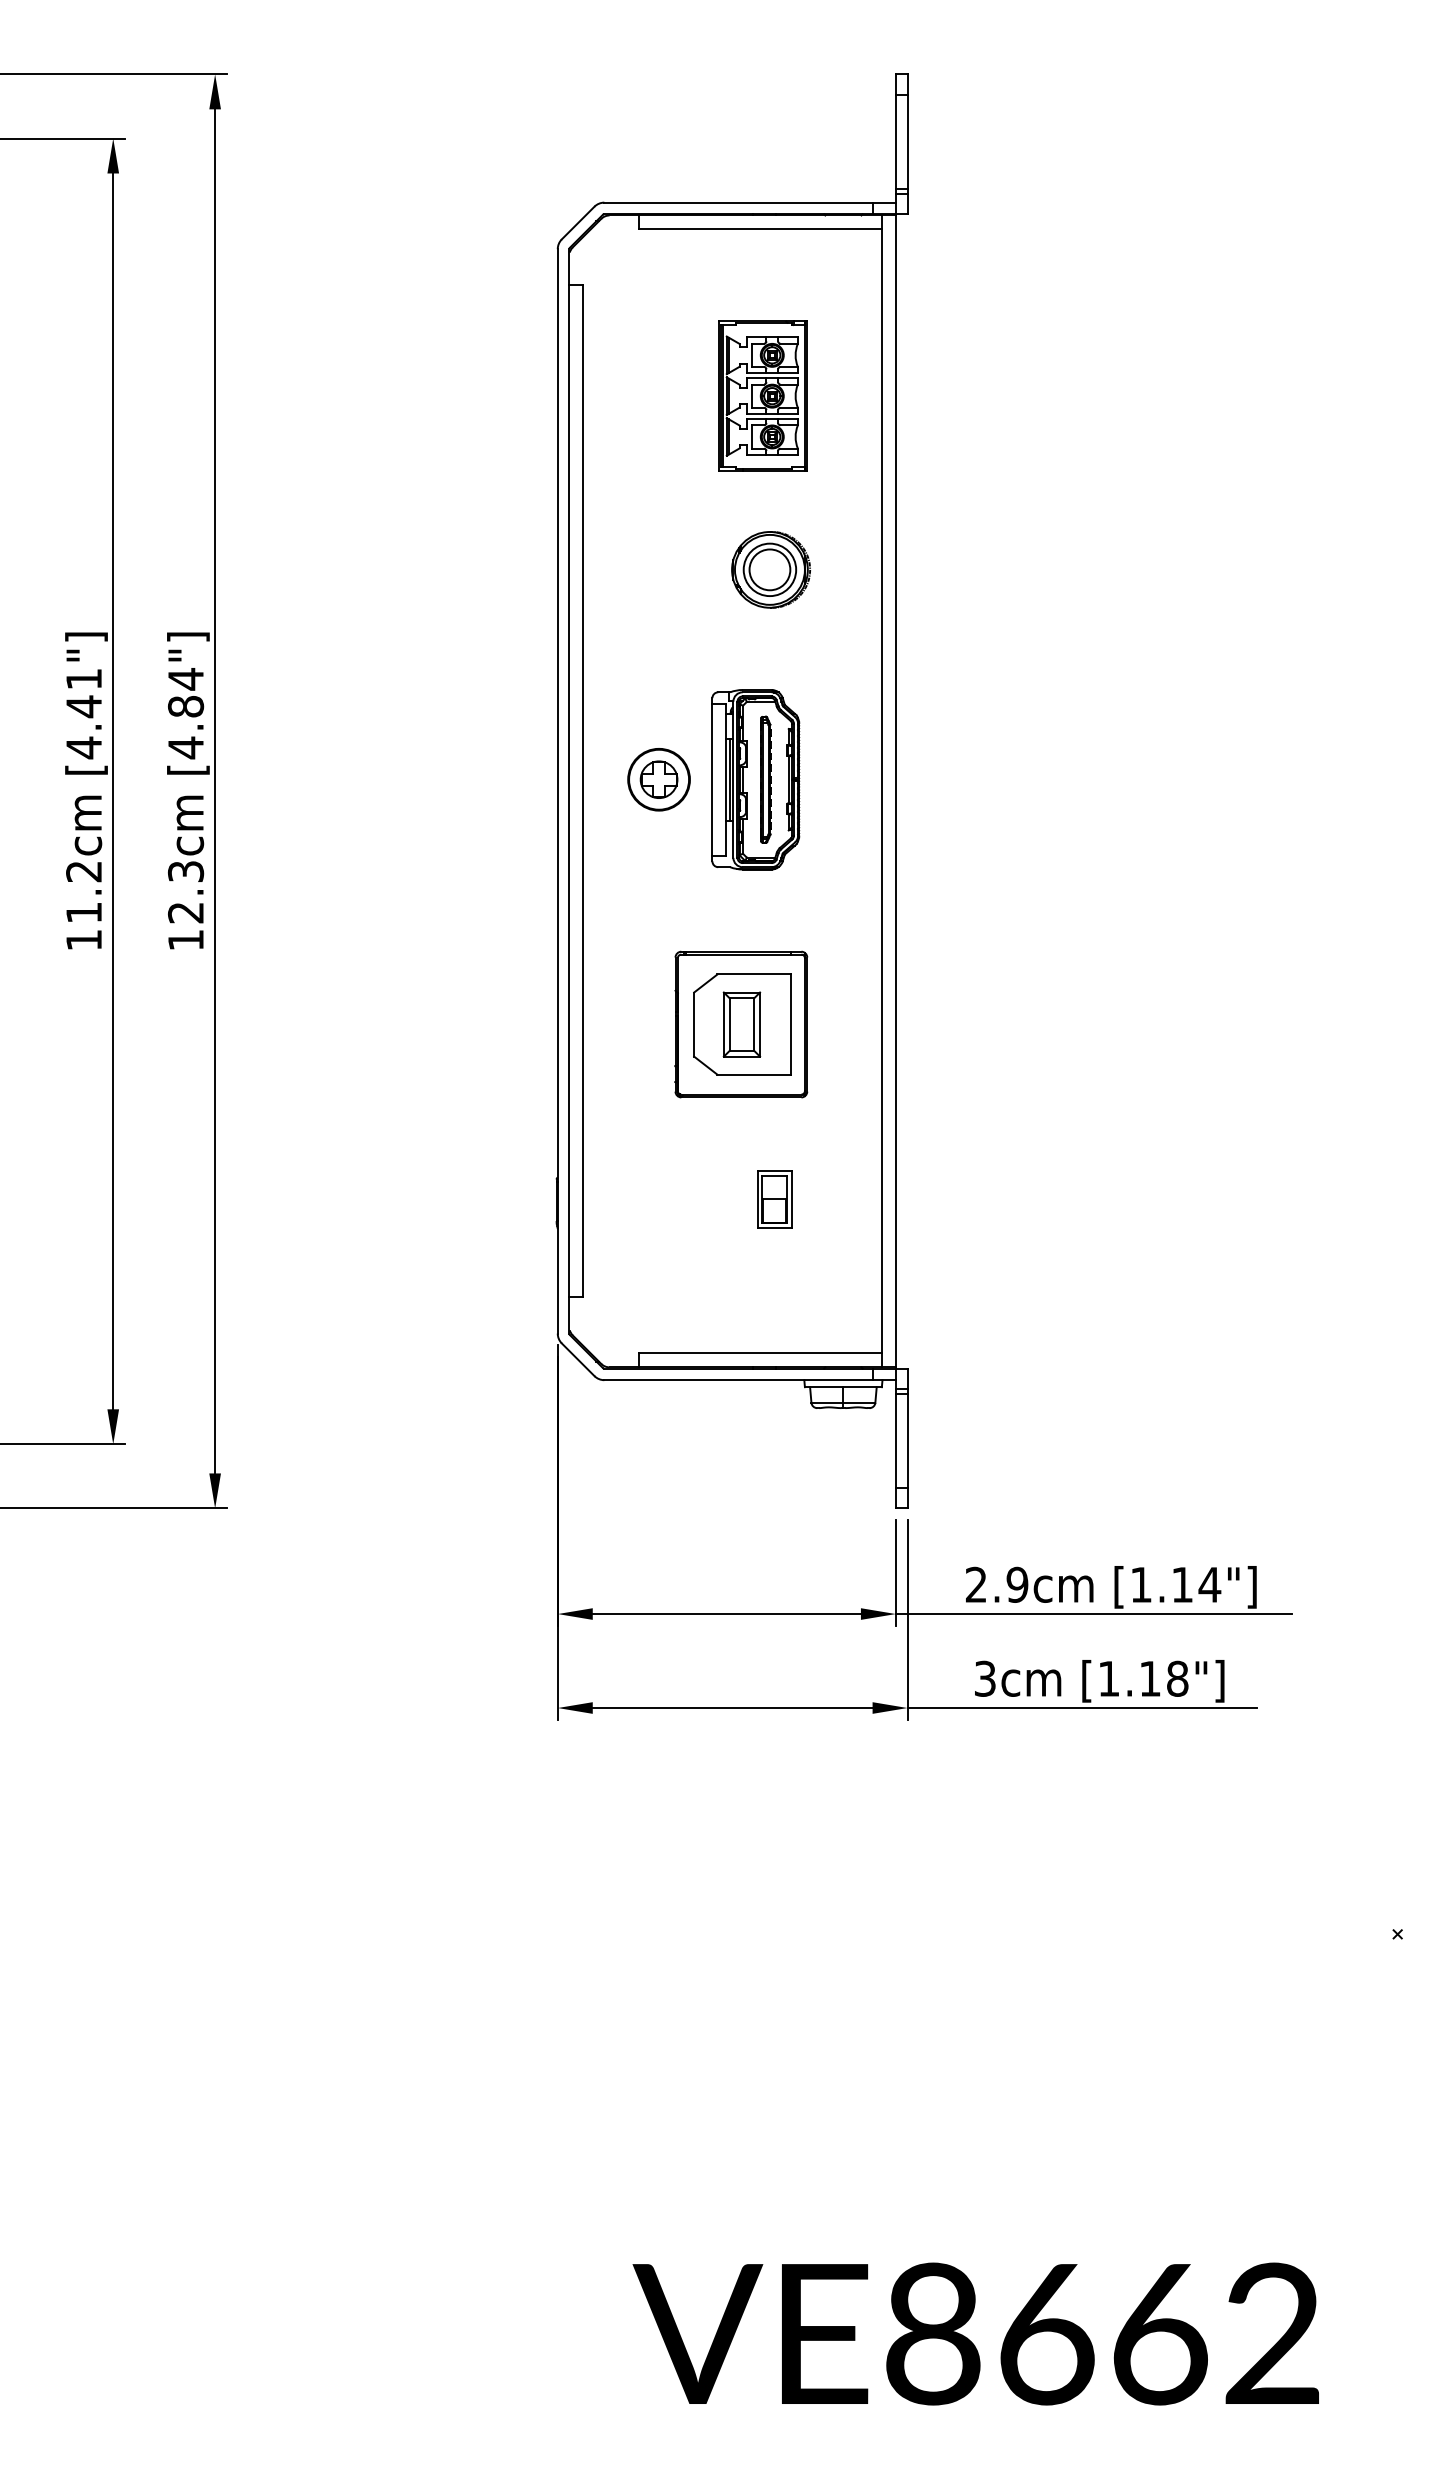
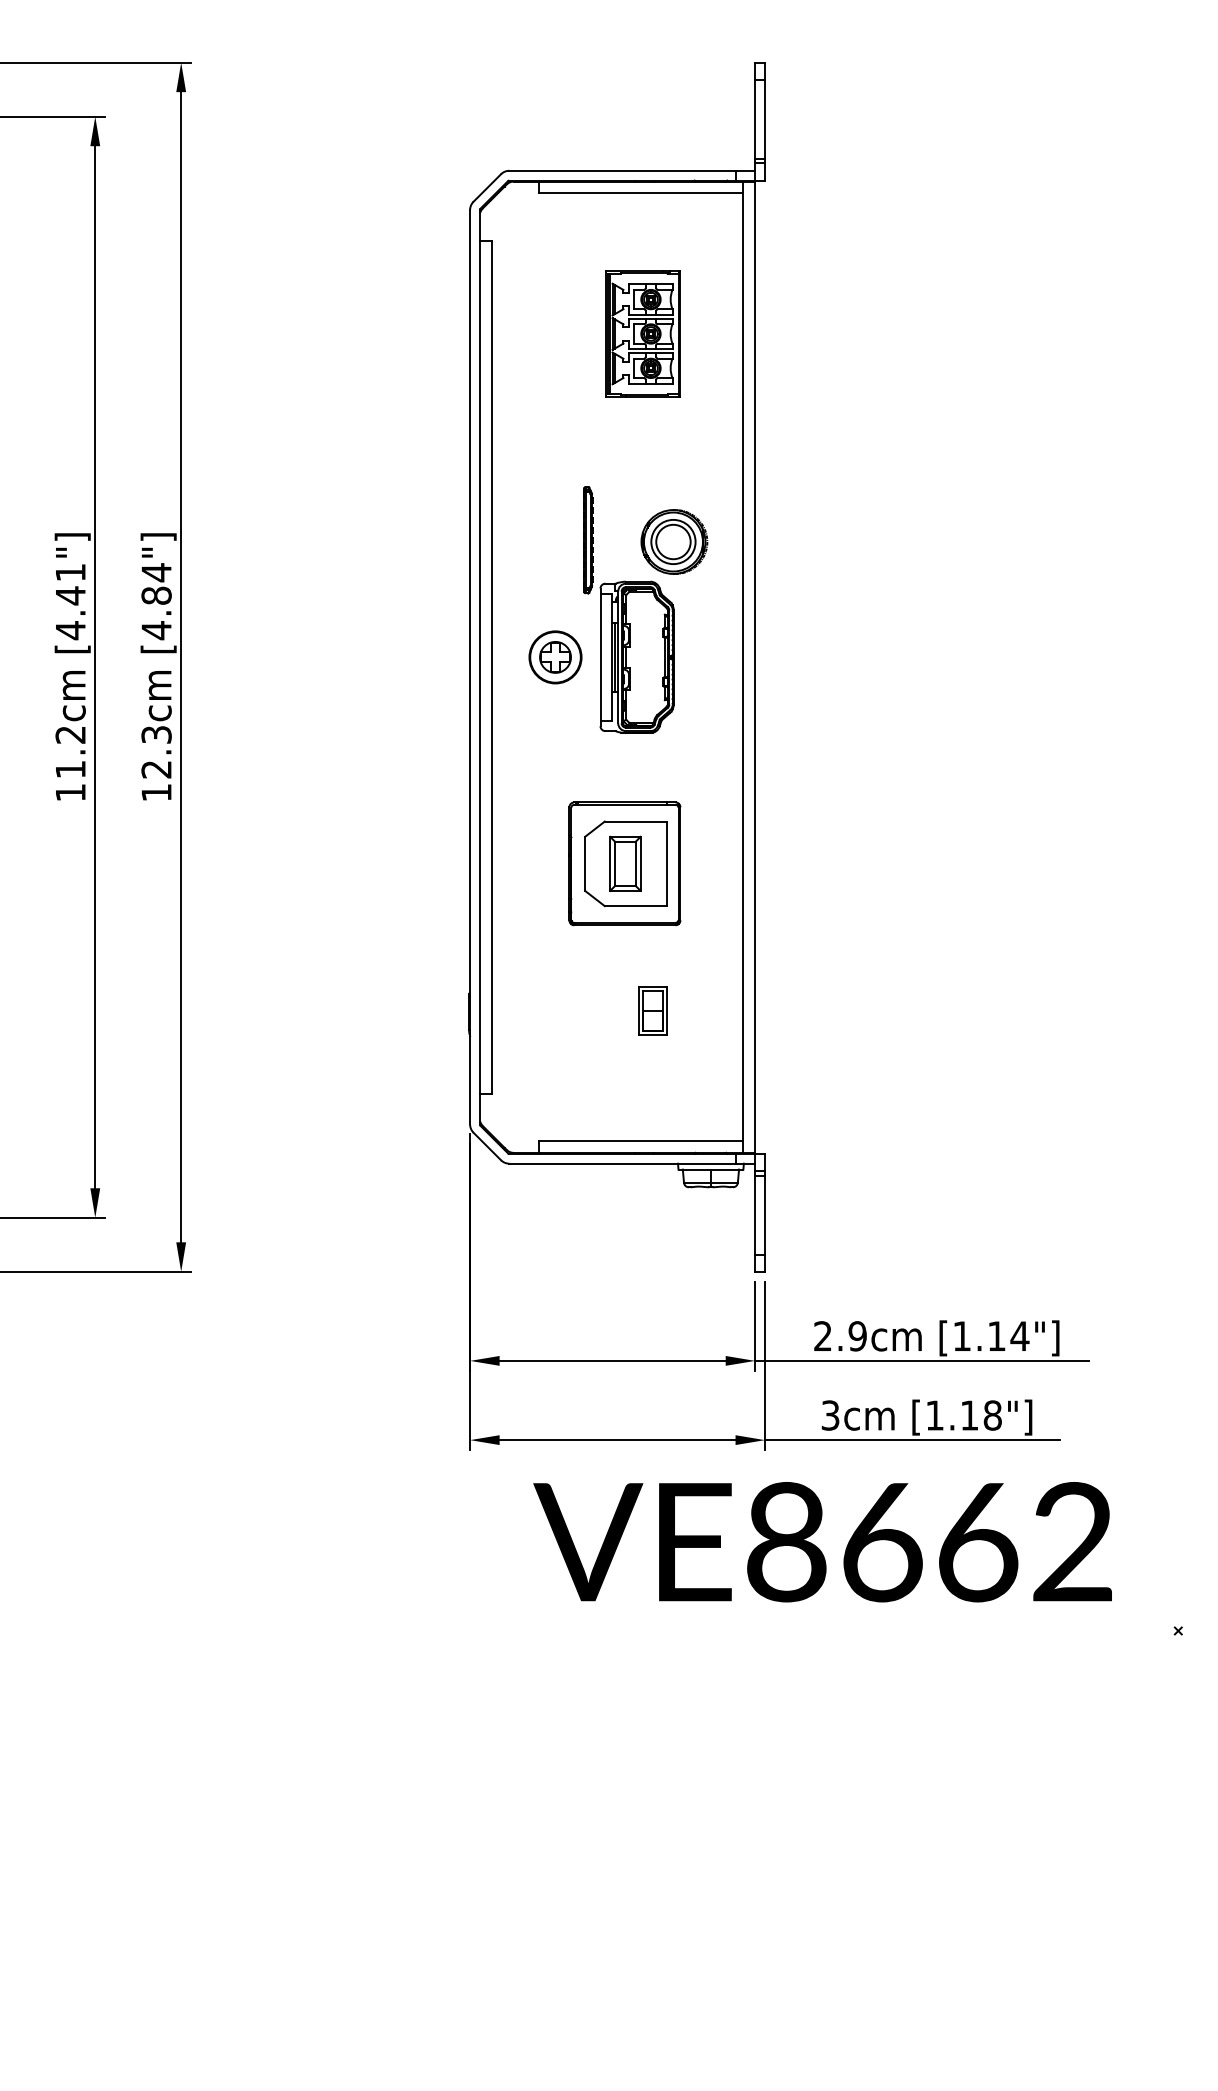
part: (770, 569) -> (673, 541), moved
part: (765, 779) -> (587, 540), moved
text: (975, 2333) -> (822, 1541), moved

